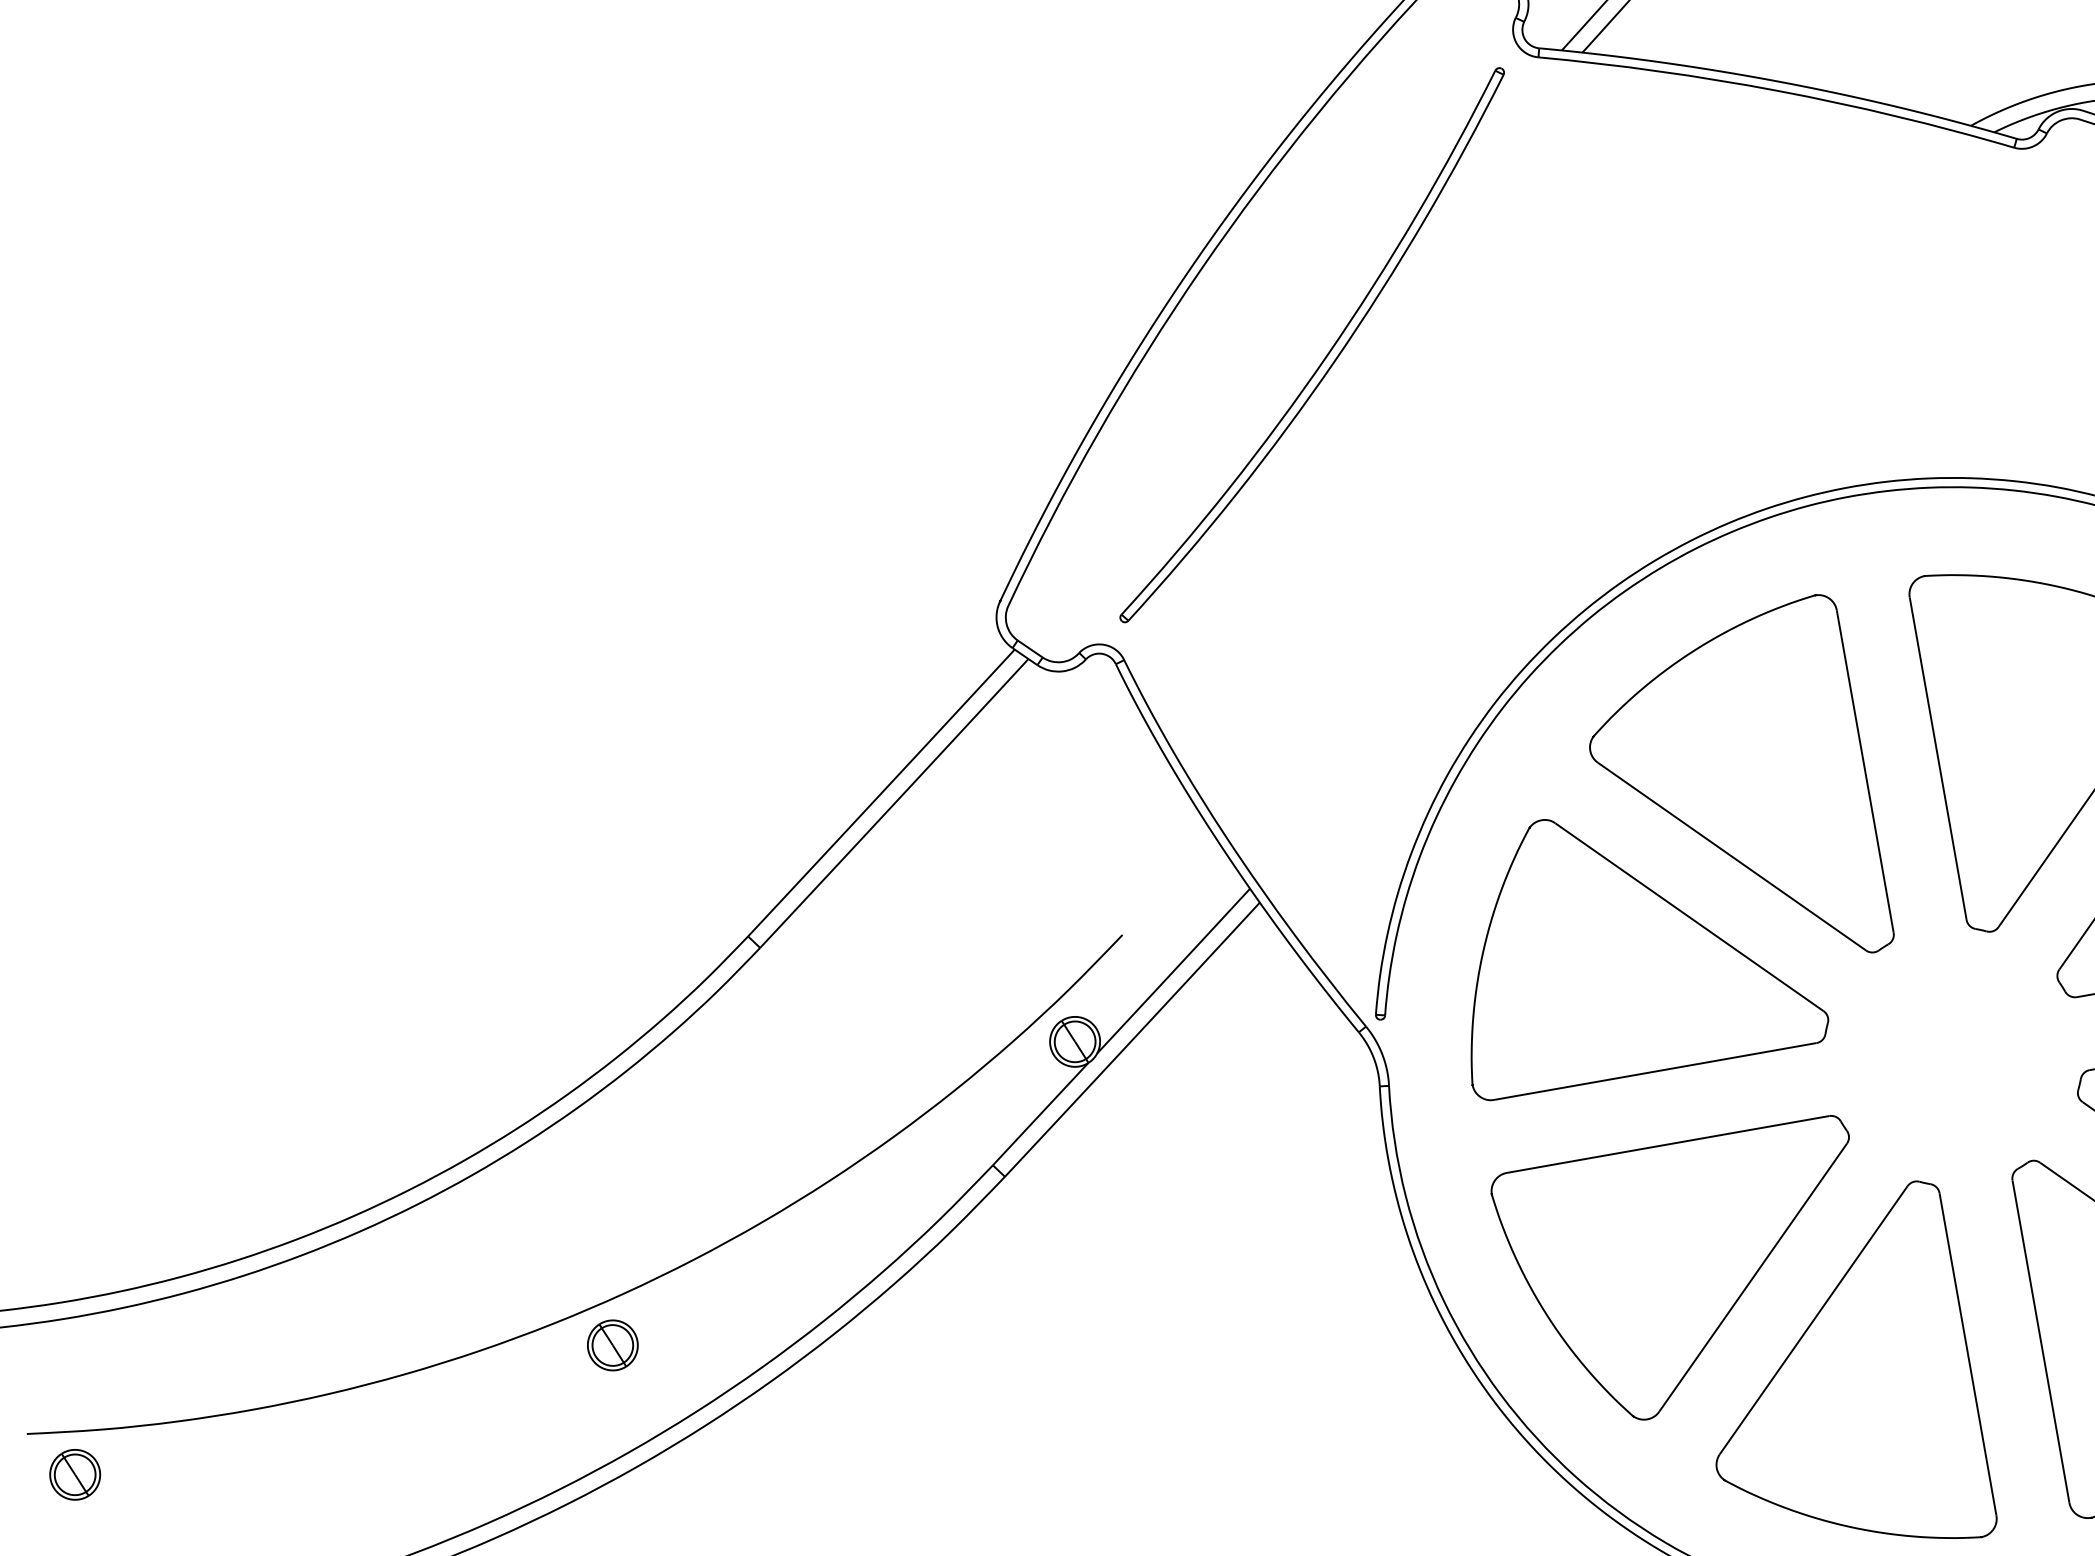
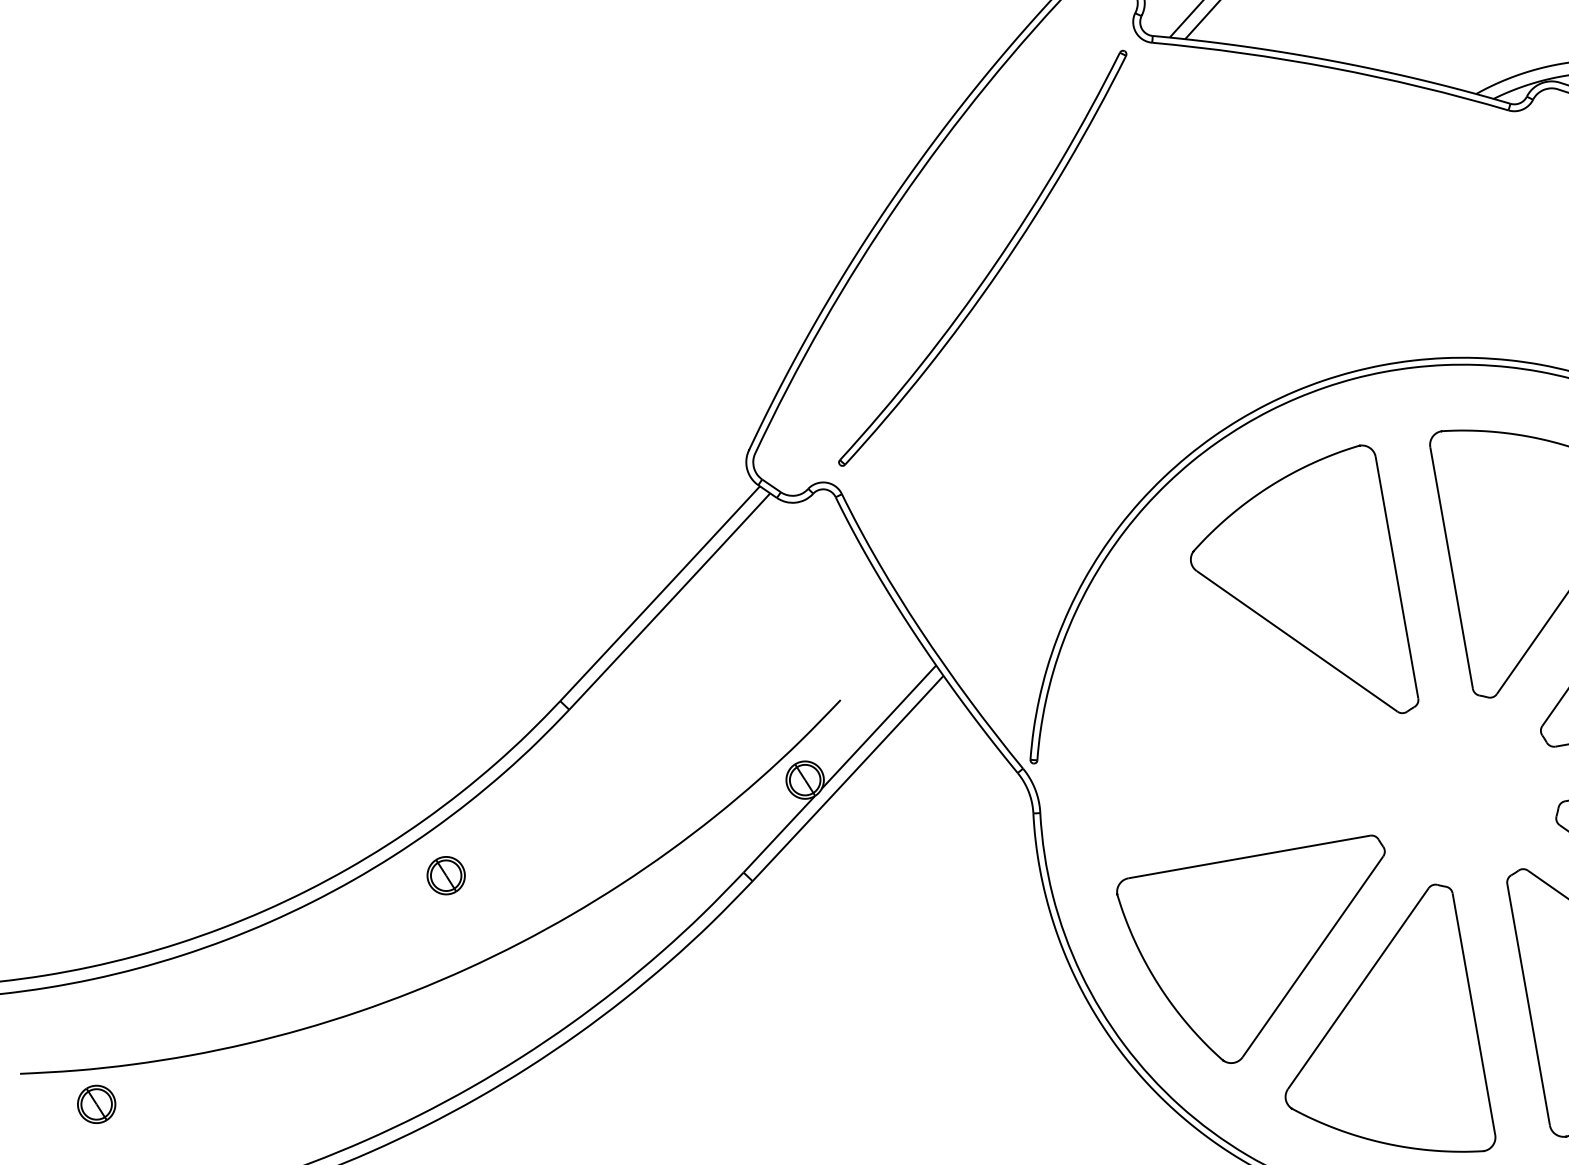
part: (1649, 960) -> (1235, 719), removed
part: (612, 1345) -> (445, 875), moved
part: (75, 1474) -> (96, 1104), moved

